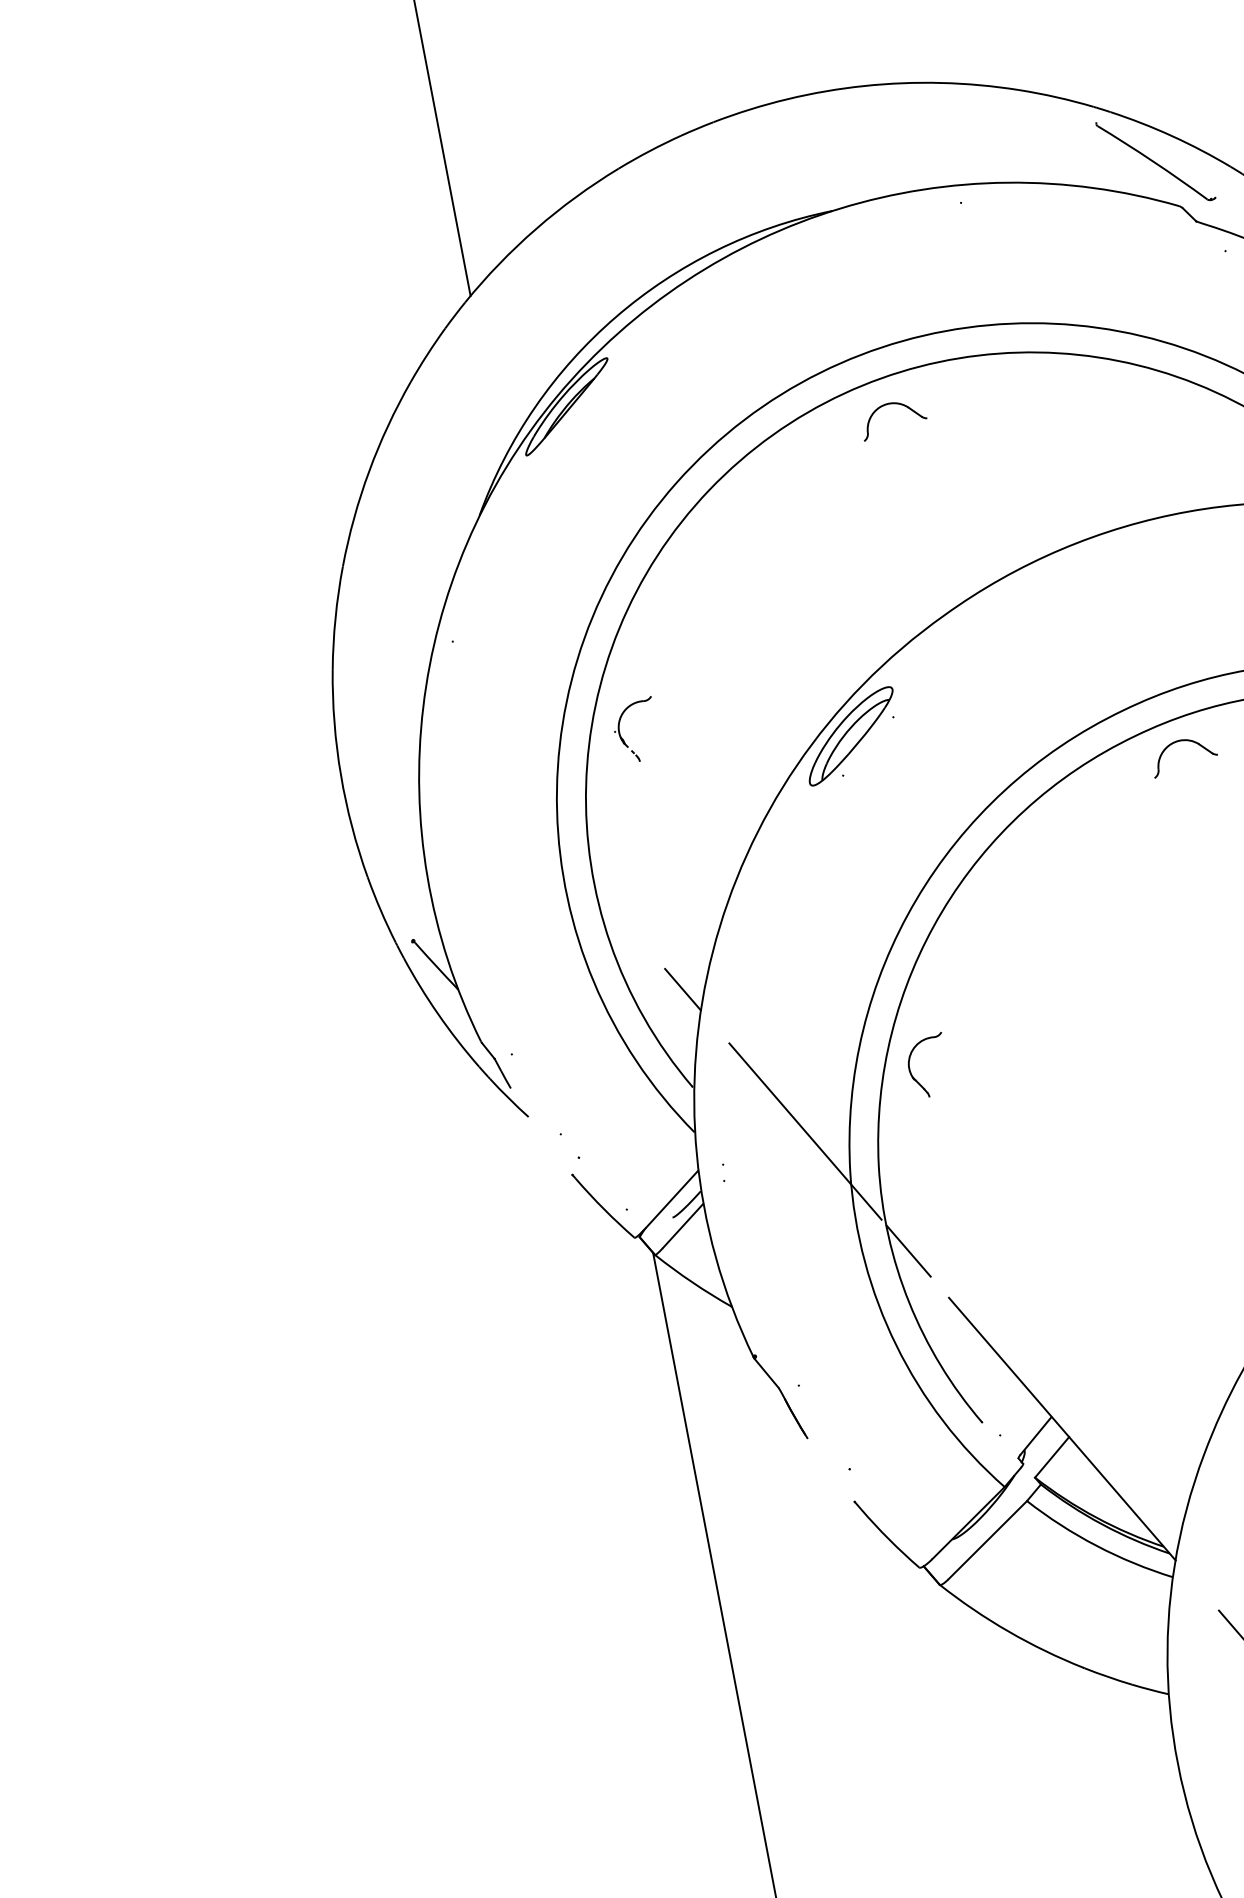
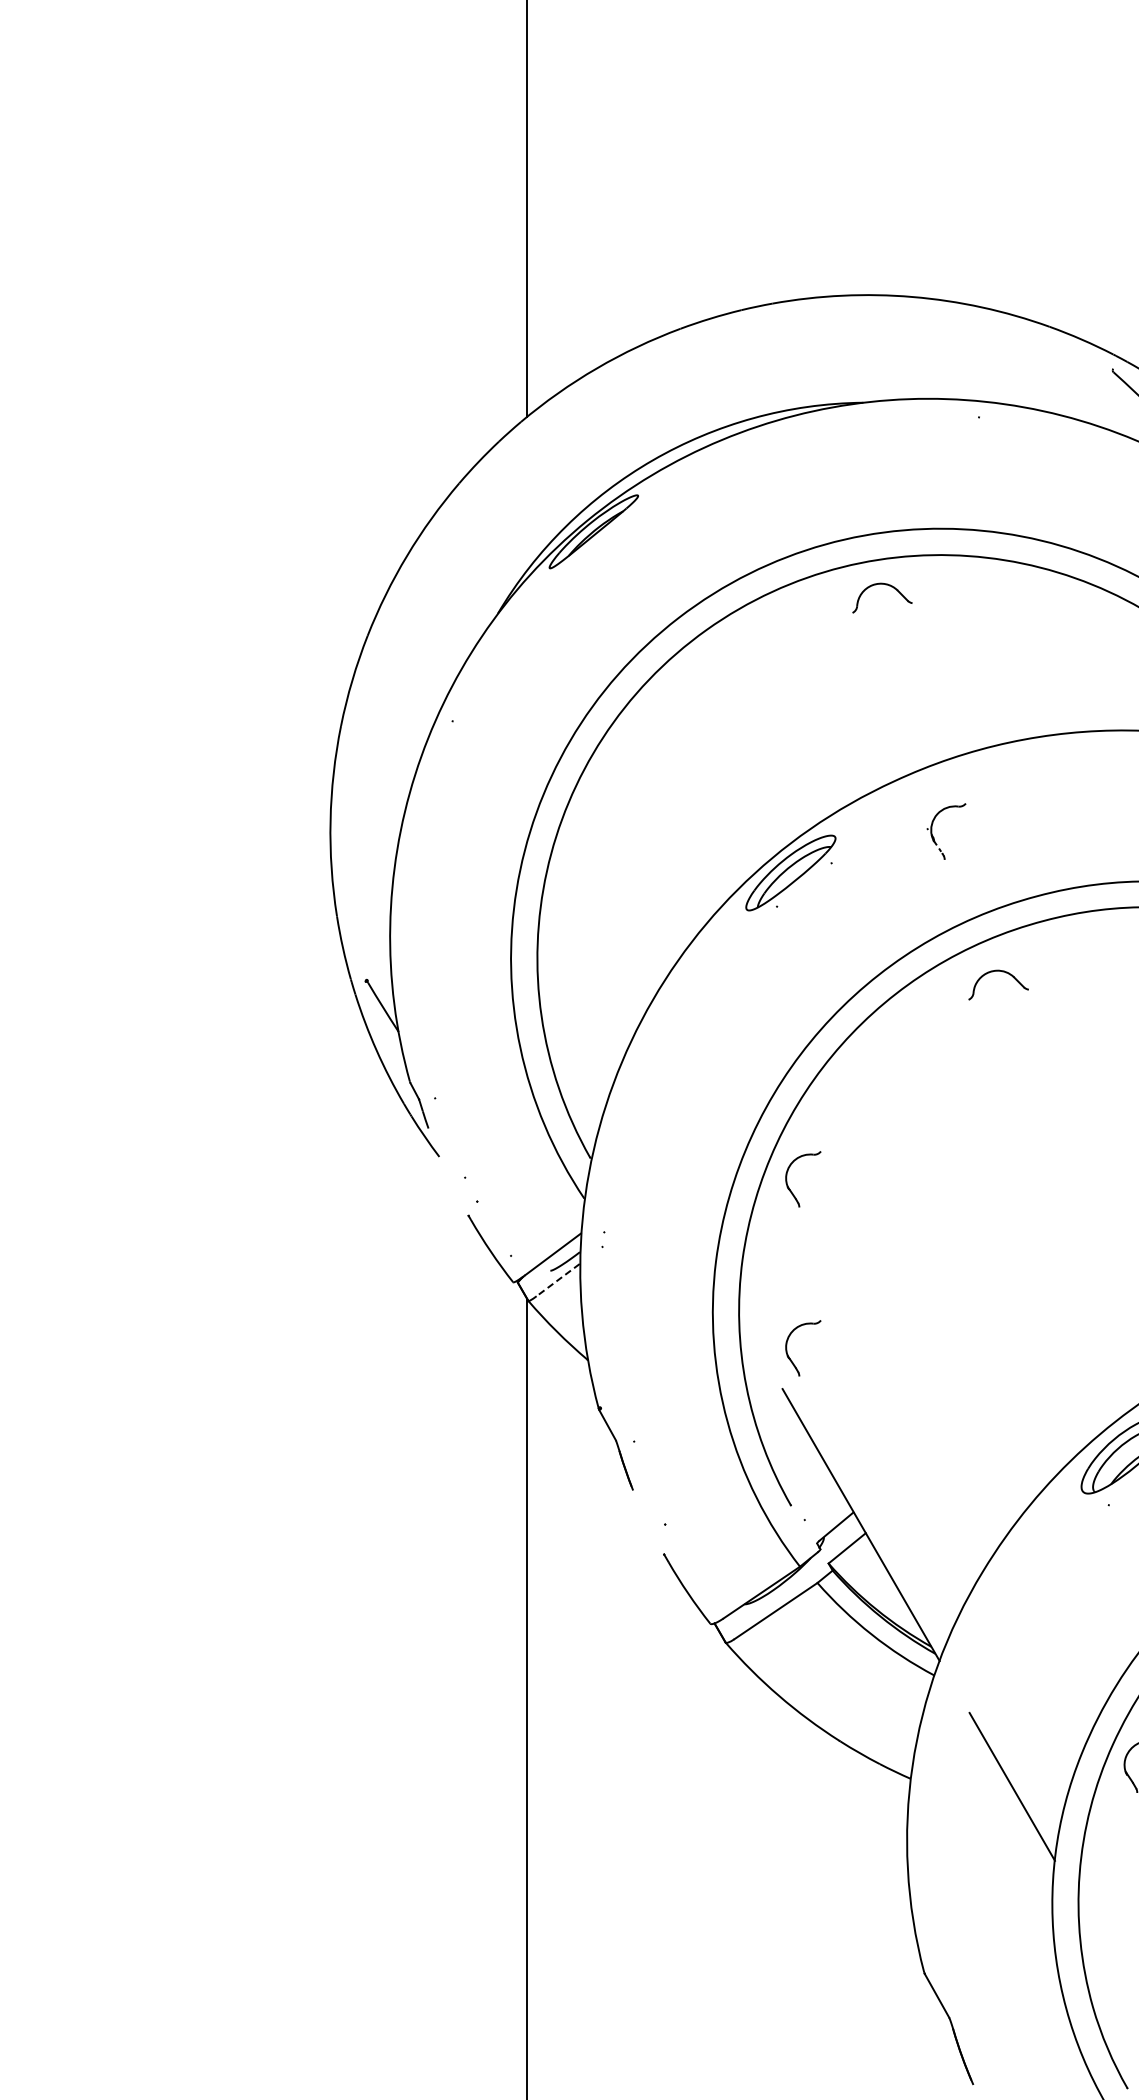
part: (624, 739) -> (934, 837), moved
part: (1185, 741) -> (1002, 972), moved
line: (682, 989) -> (597, 1069), removed
line: (804, 1131) -> (682, 1216), removed
line: (683, 1226) -> (558, 1280), solid -> dashed
line: (908, 1251) -> (754, 1340), removed
part: (945, 1252) -> (787, 1348), added

